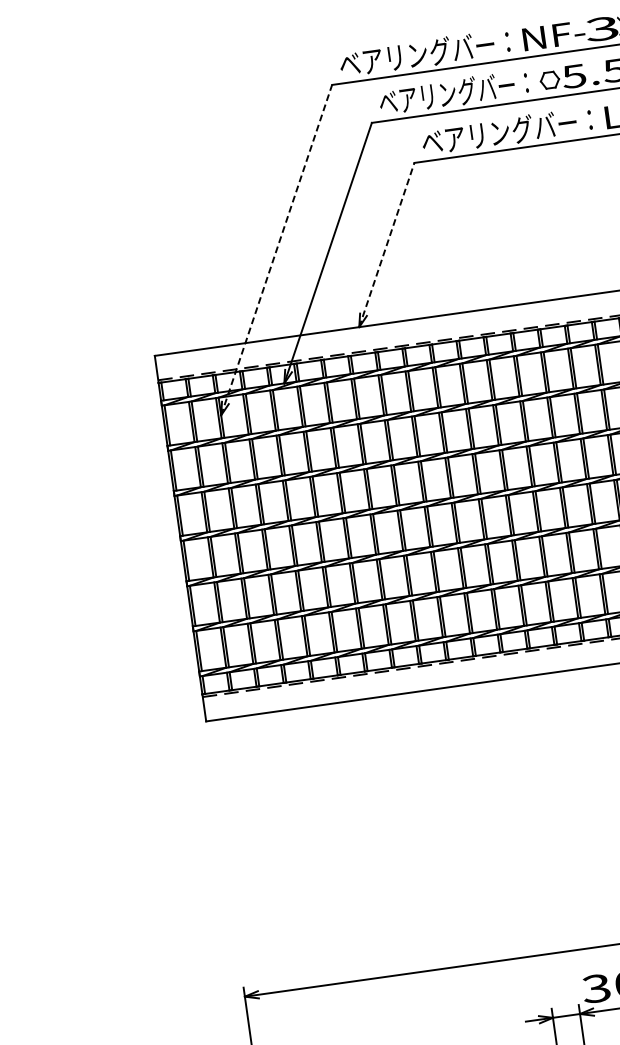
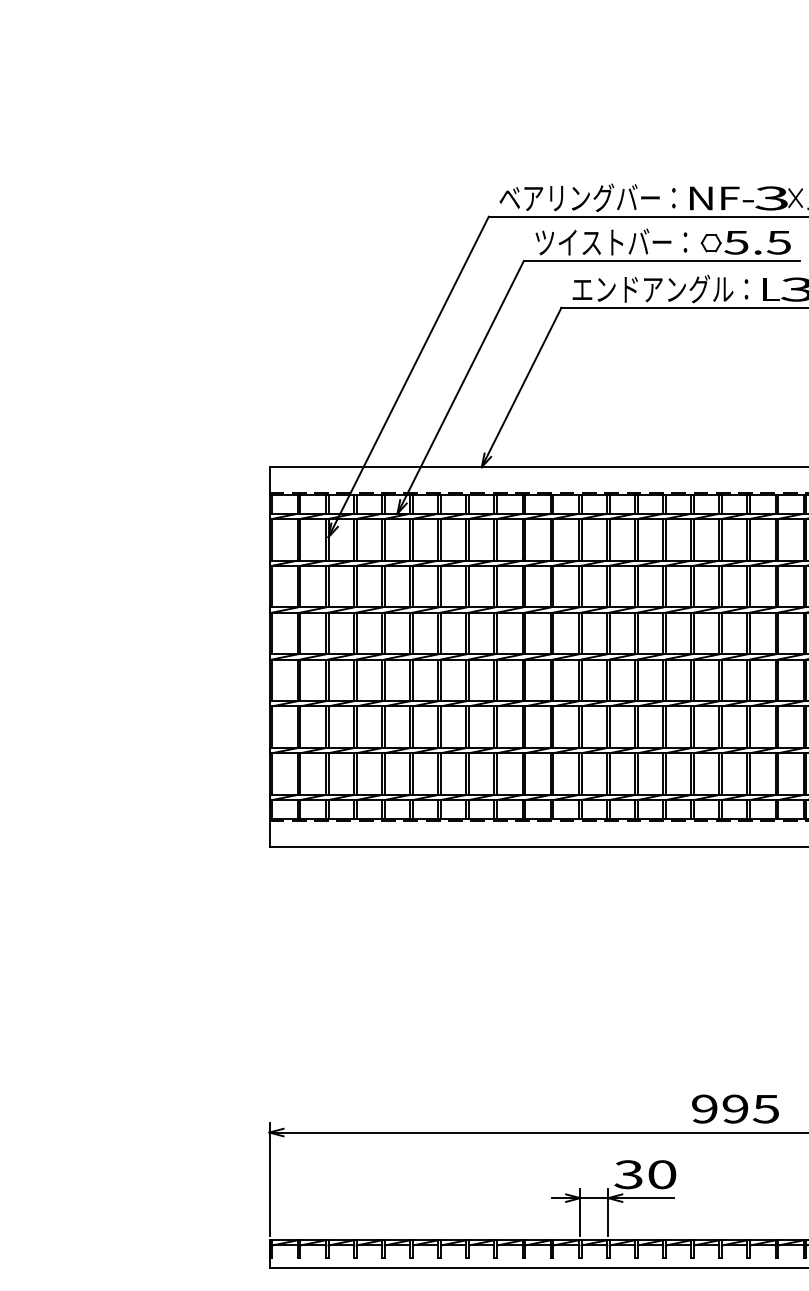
text: (453, 93) -> (611, 242), ベアリングバー： -> ツイストバー：
text: (499, 131) -> (652, 288), ベアリングバー： -> エンドアングル：
line: (386, 244) -> (521, 387), dashed -> solid
line: (276, 249) -> (408, 376), dashed -> solid

